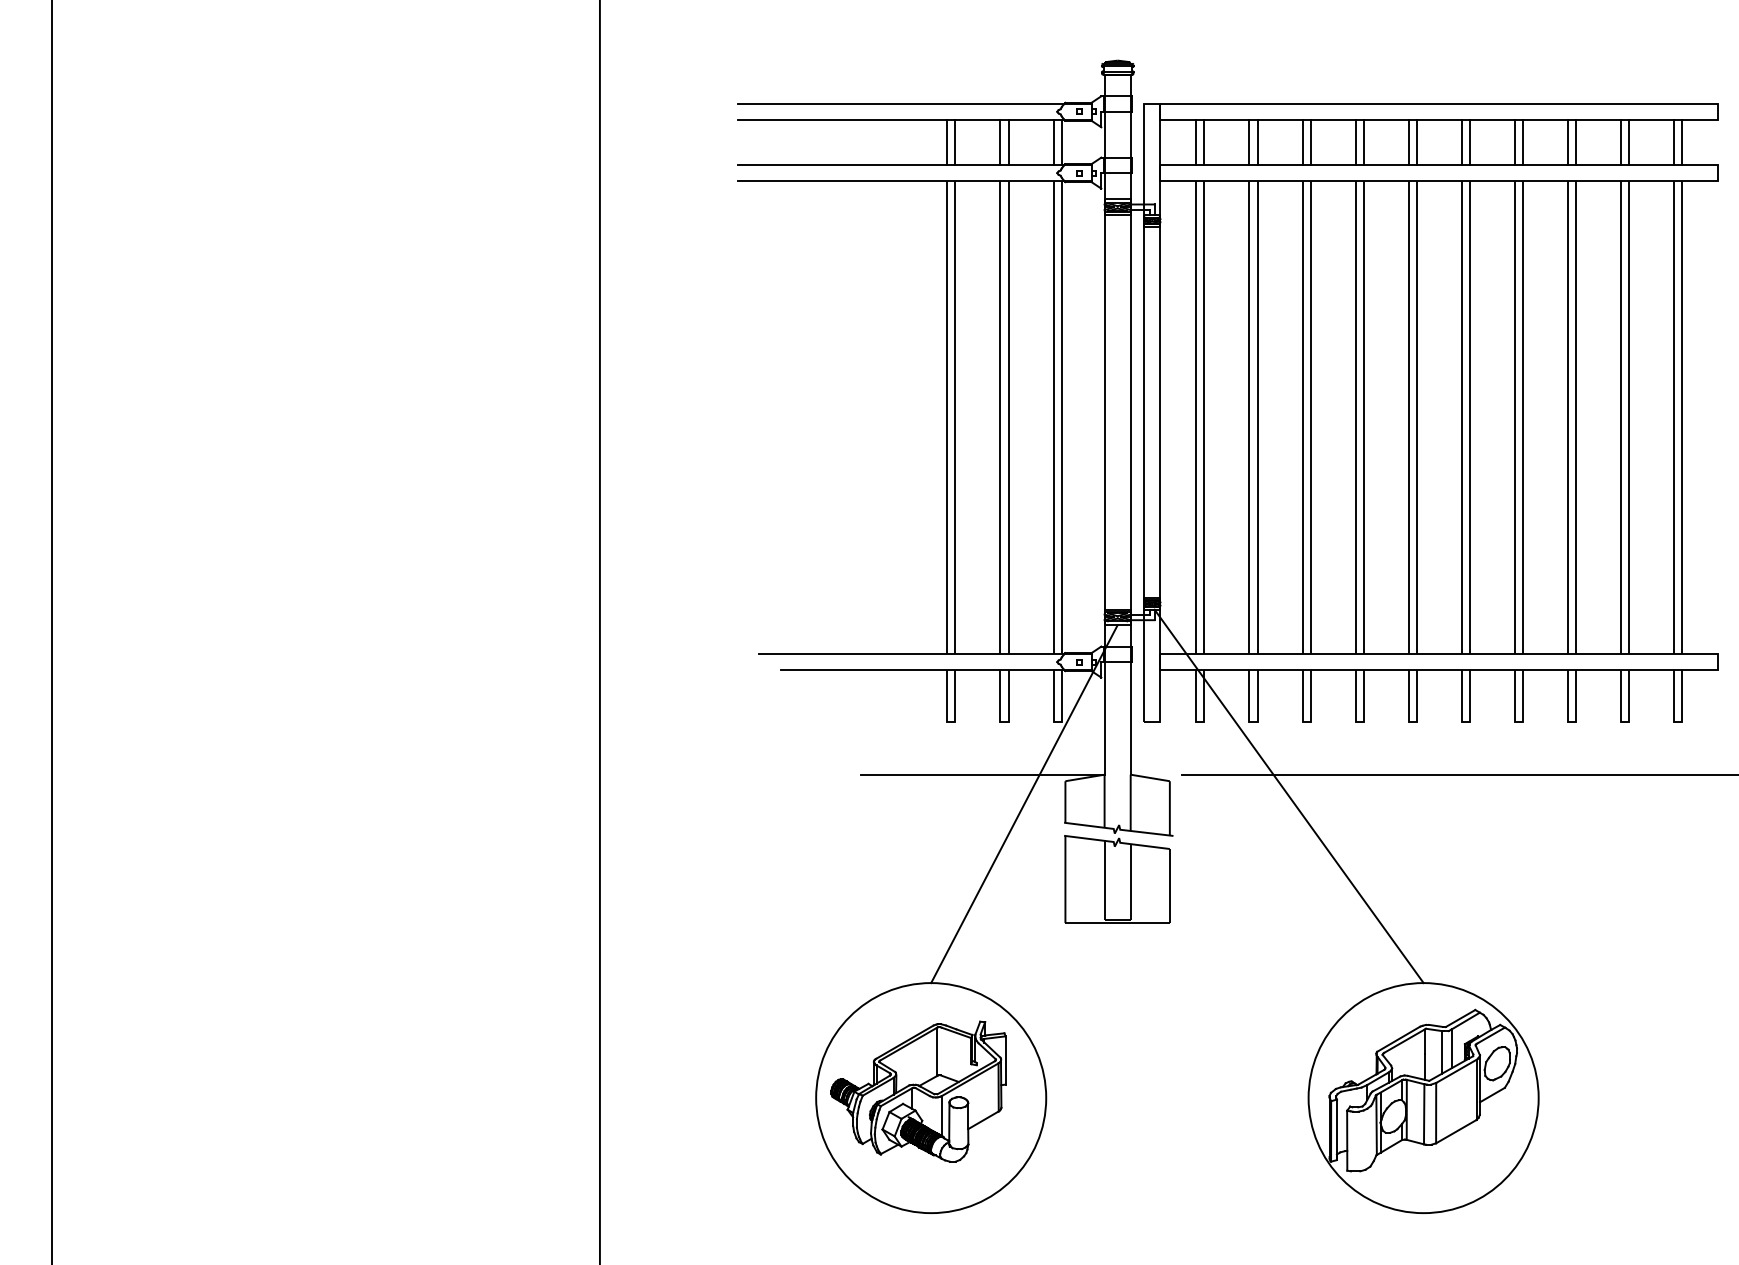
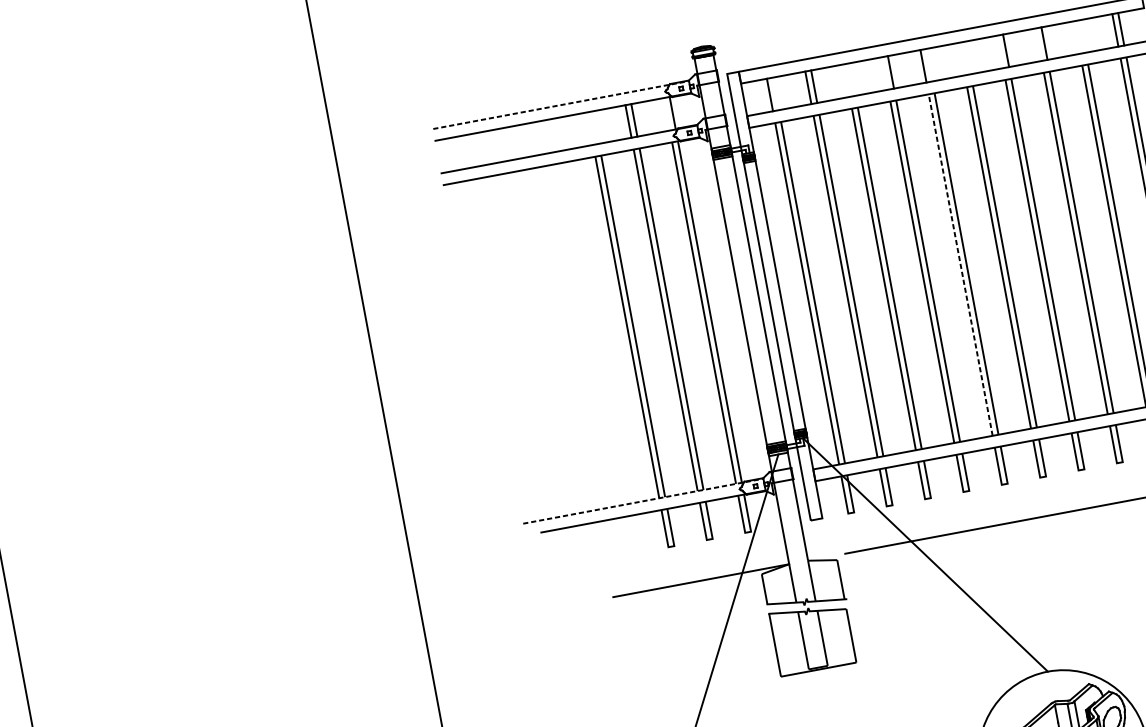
line: (914, 103) -> (561, 104), solid -> dashed
line: (1204, 141) -> (775, 93), removed
line: (1302, 141) -> (846, 79), removed
line: (1310, 141) -> (852, 78), removed
line: (1355, 141) -> (884, 72), removed
line: (947, 142) -> (590, 128), removed
line: (955, 142) -> (596, 127), removed
line: (1053, 142) -> (666, 114), removed
line: (1416, 142) -> (929, 65), removed
line: (1461, 142) -> (961, 59), removed
line: (1469, 142) -> (967, 58), removed
line: (1514, 142) -> (999, 52), removed
line: (1568, 142) -> (1038, 44), removed
line: (1621, 142) -> (1077, 37), removed
line: (1629, 142) -> (1083, 36), removed
line: (1408, 417) -> (960, 265), solid -> dashed
line: (925, 653) -> (643, 500), solid -> dashed

